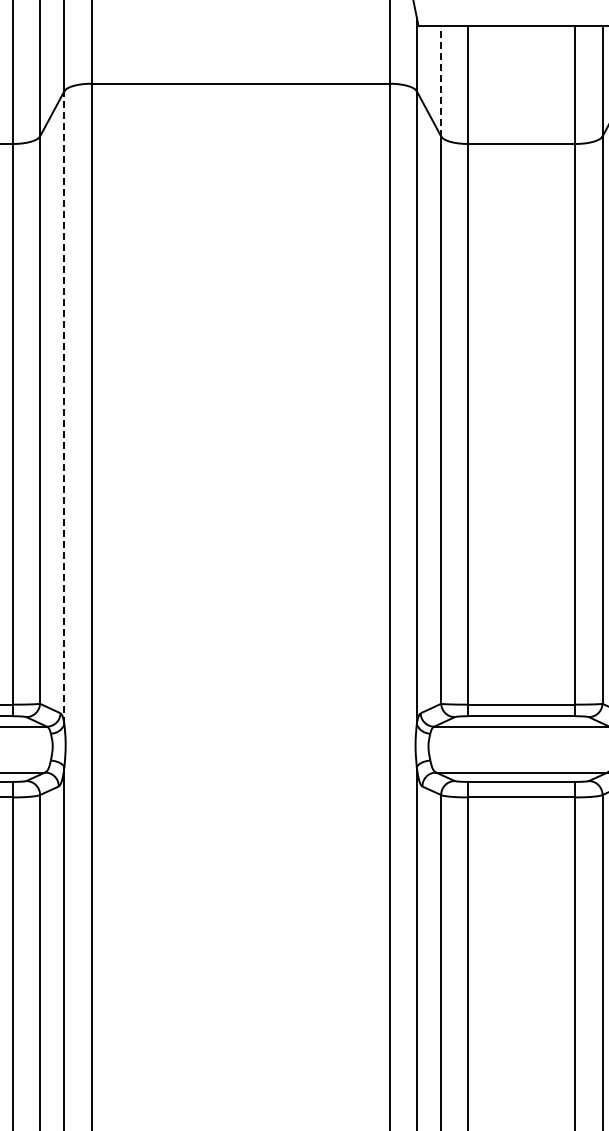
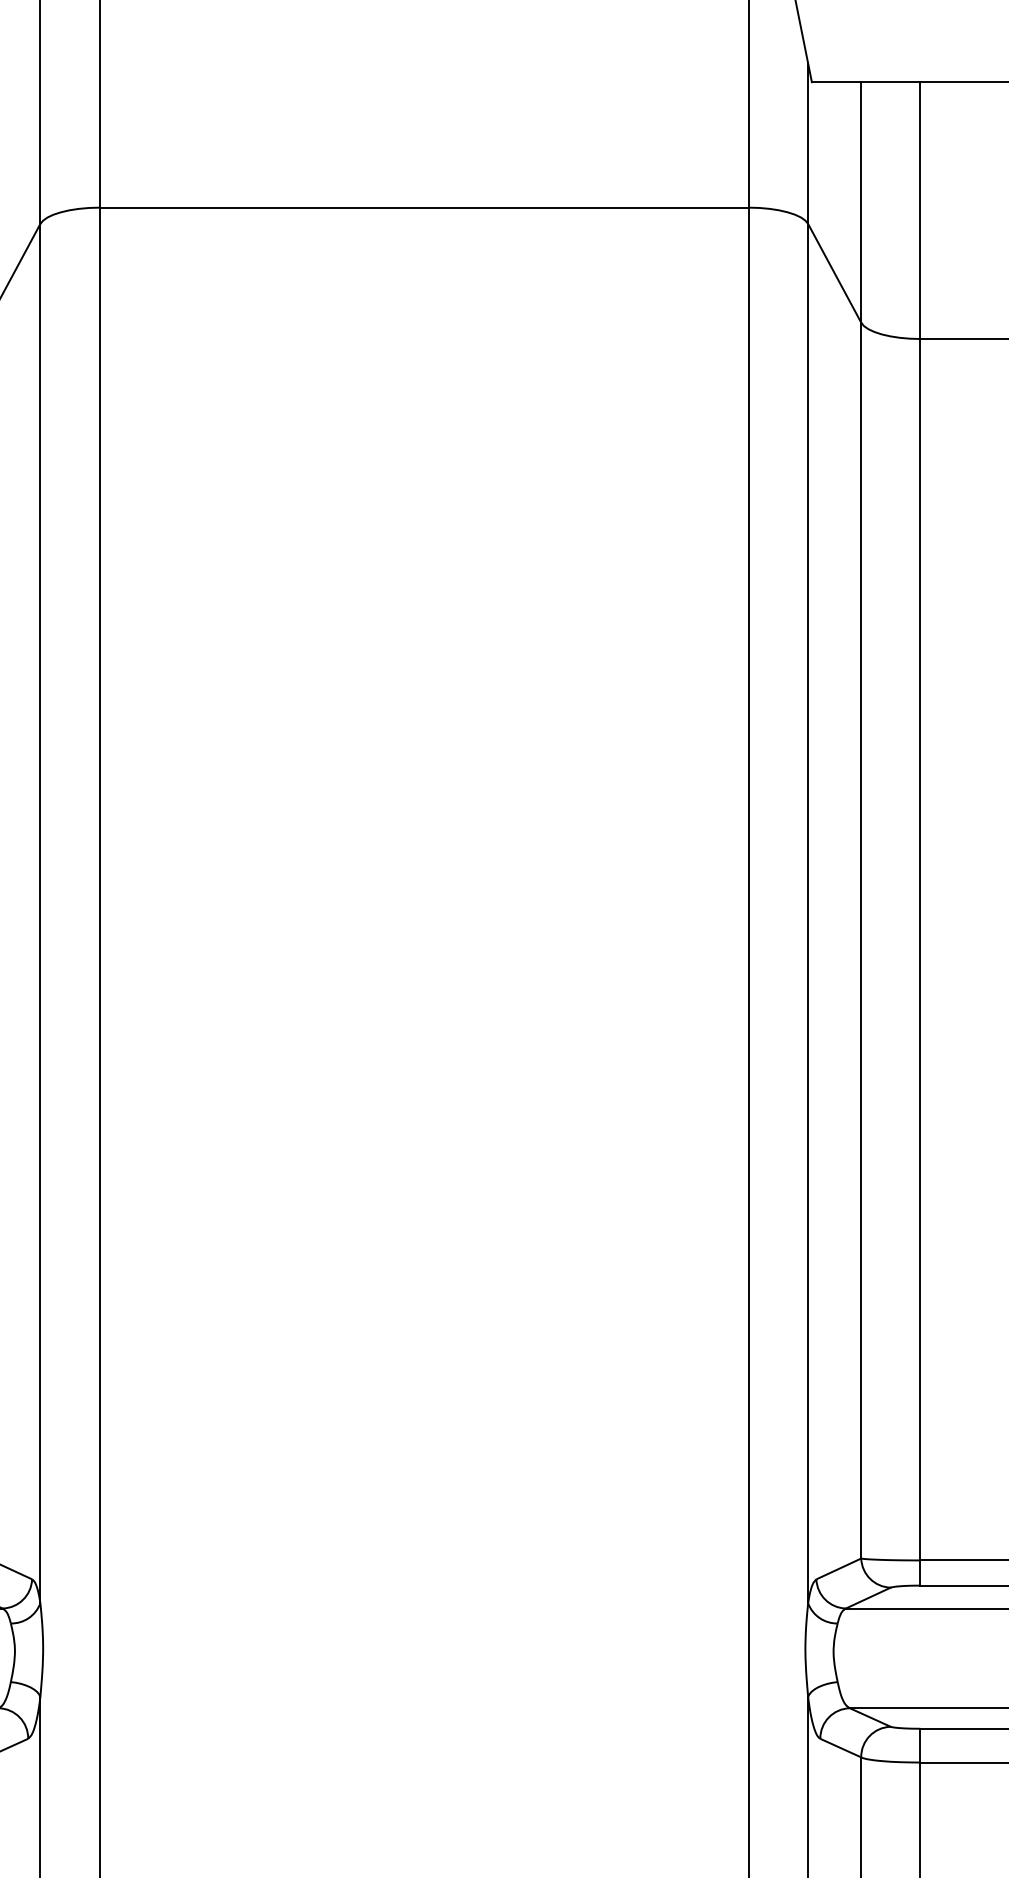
line: (441, 80) -> (861, 200), dashed -> solid
line: (64, 407) -> (40, 913), dashed -> solid

